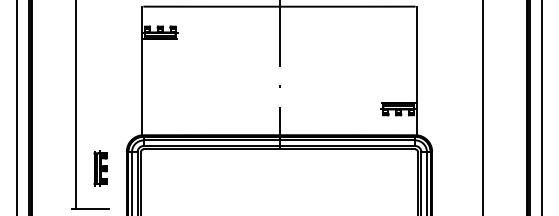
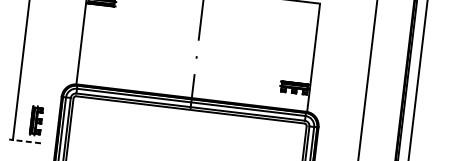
part: (100, 168) -> (36, 120), moved
line: (92, 209) -> (27, 141), solid -> dashed

